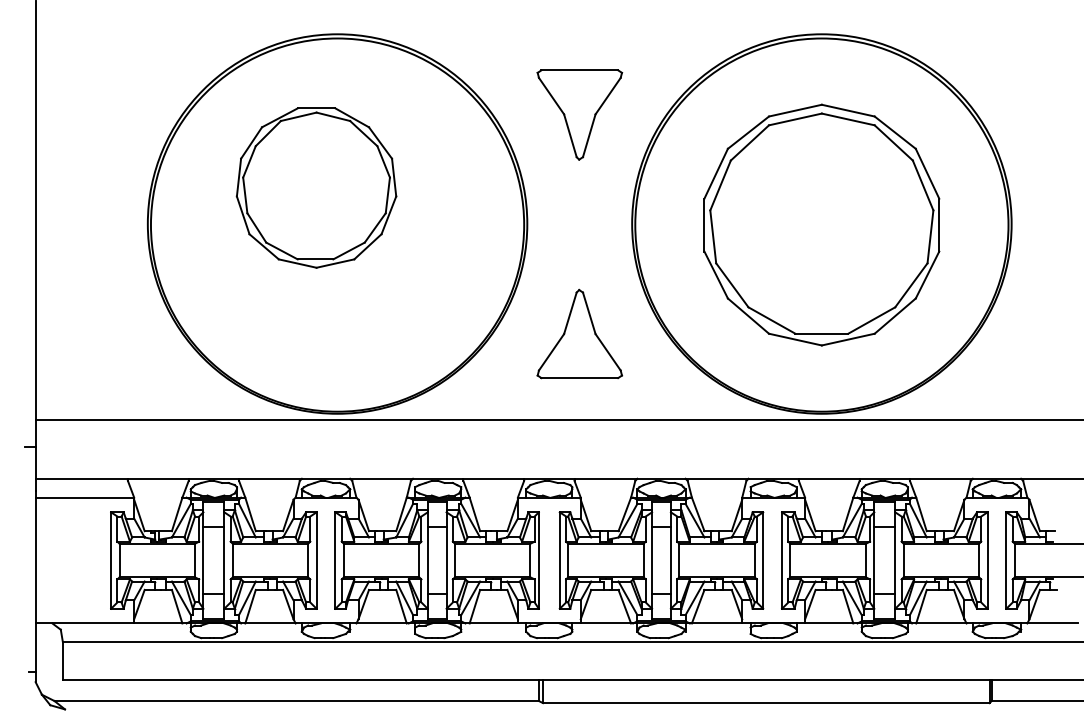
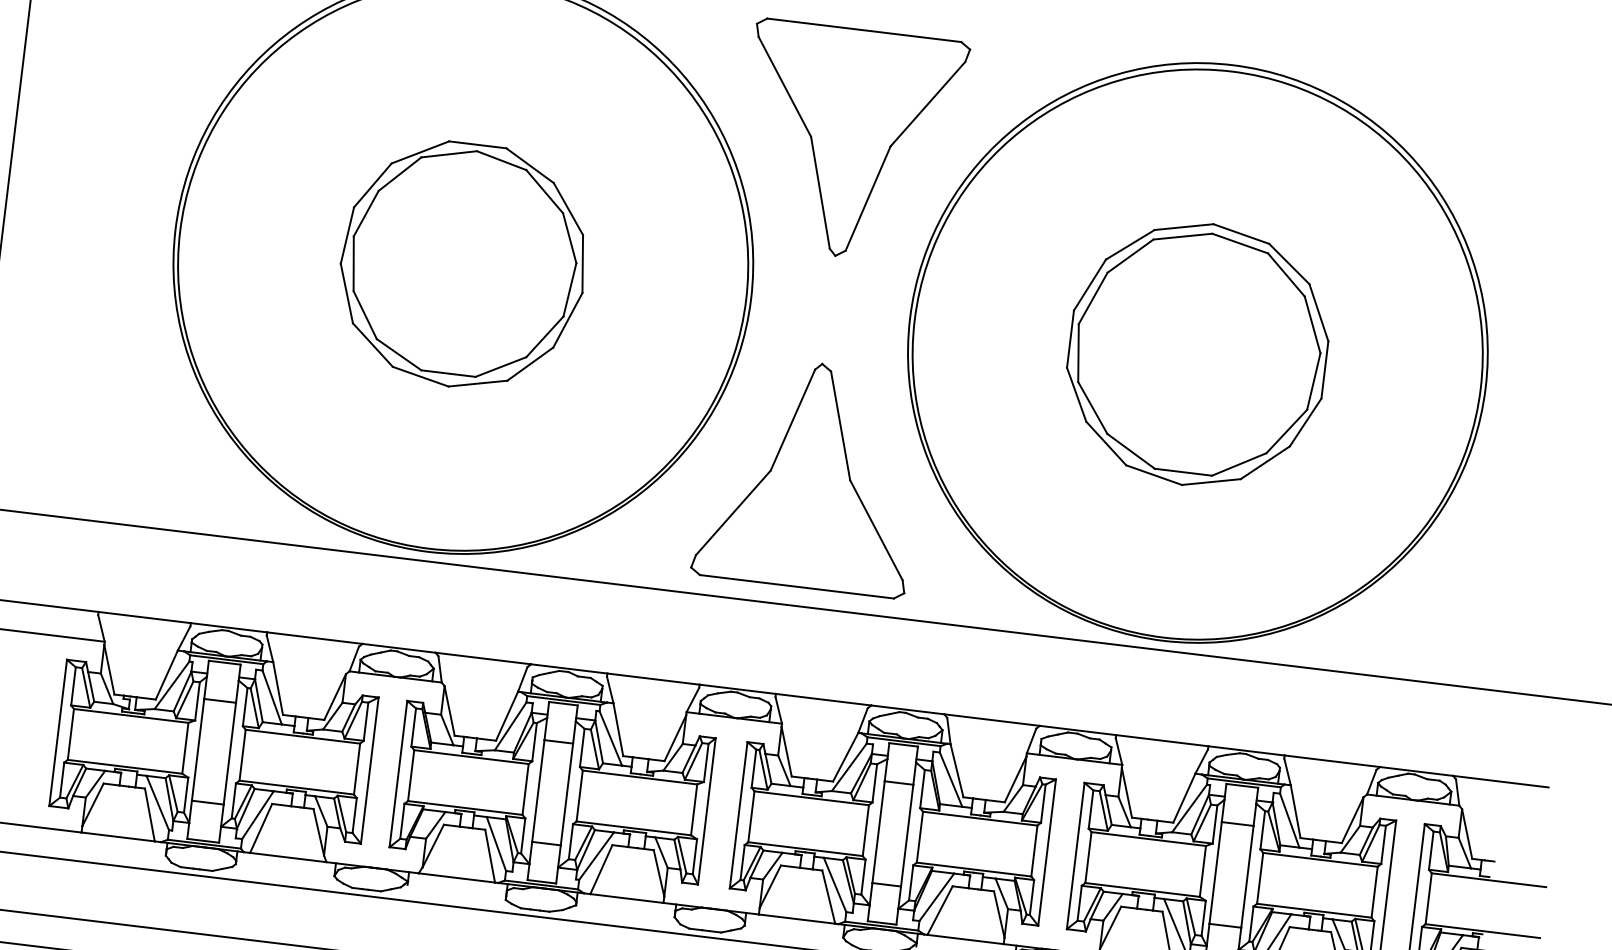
part: (579, 114) -> (850, 142), size x1.67
part: (316, 187) -> (463, 264), moved
part: (821, 224) -> (1197, 353), size x0.71
part: (579, 333) -> (810, 474), size x1.67

